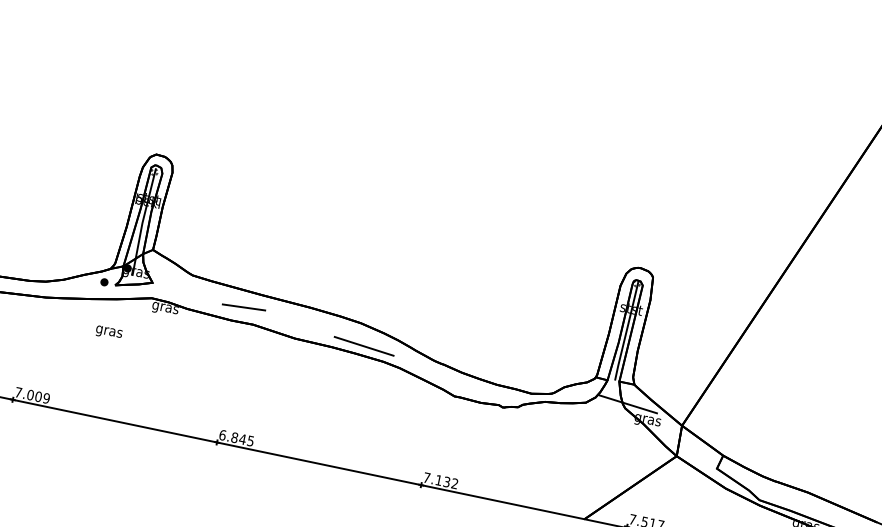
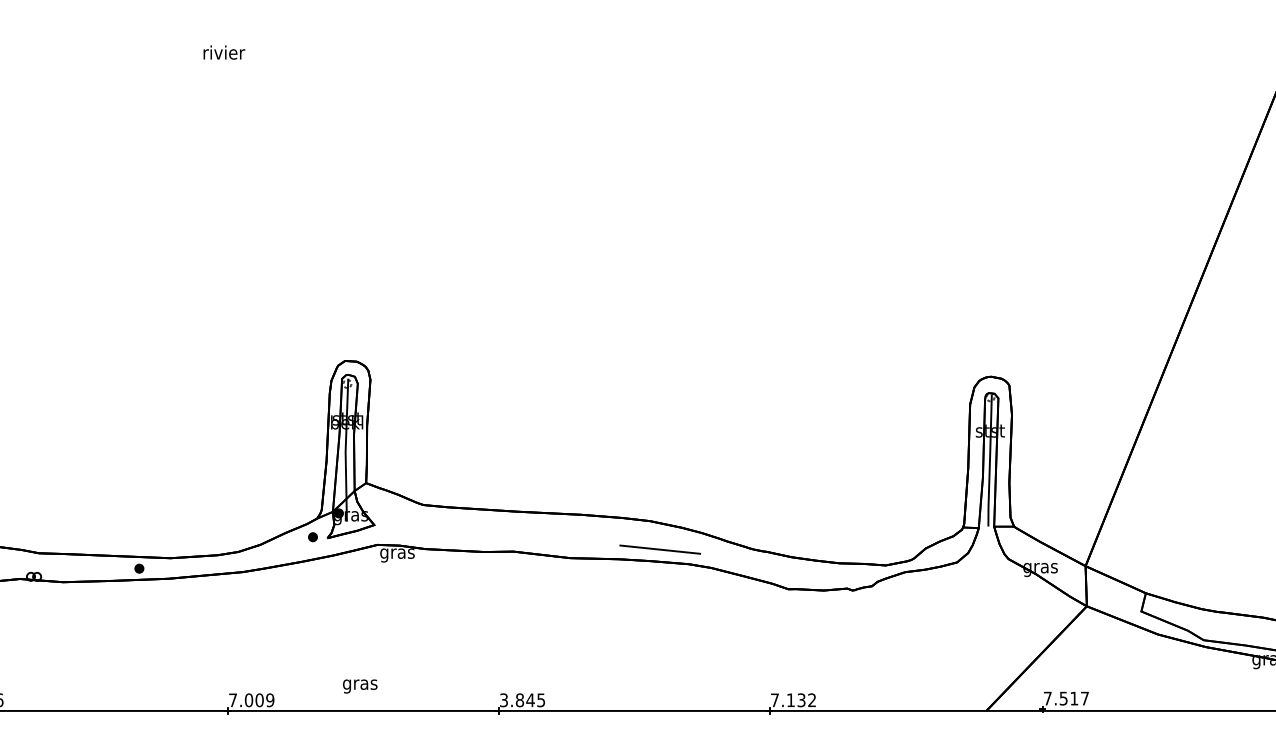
line: (243, 306) -> (496, 531), removed
text: (109, 333) -> (360, 686), moved
line: (627, 404) -> (1010, 553), removed
text: (223, 435) -> (504, 700), 6.845 -> 3.845

